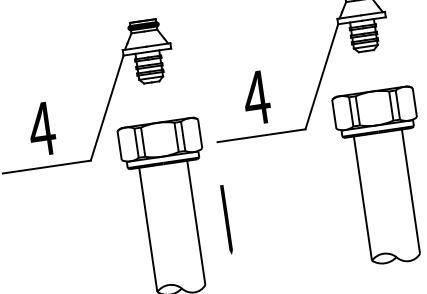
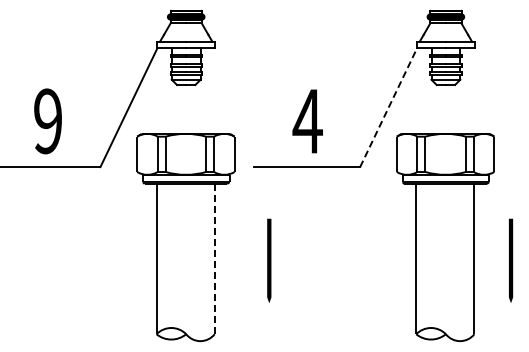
line: (321, 76) -> (388, 107), solid -> dashed
text: (41, 129) -> (47, 121), 4 -> 9
line: (226, 219) -> (269, 260), moved
line: (196, 223) -> (214, 259), solid -> dashed

